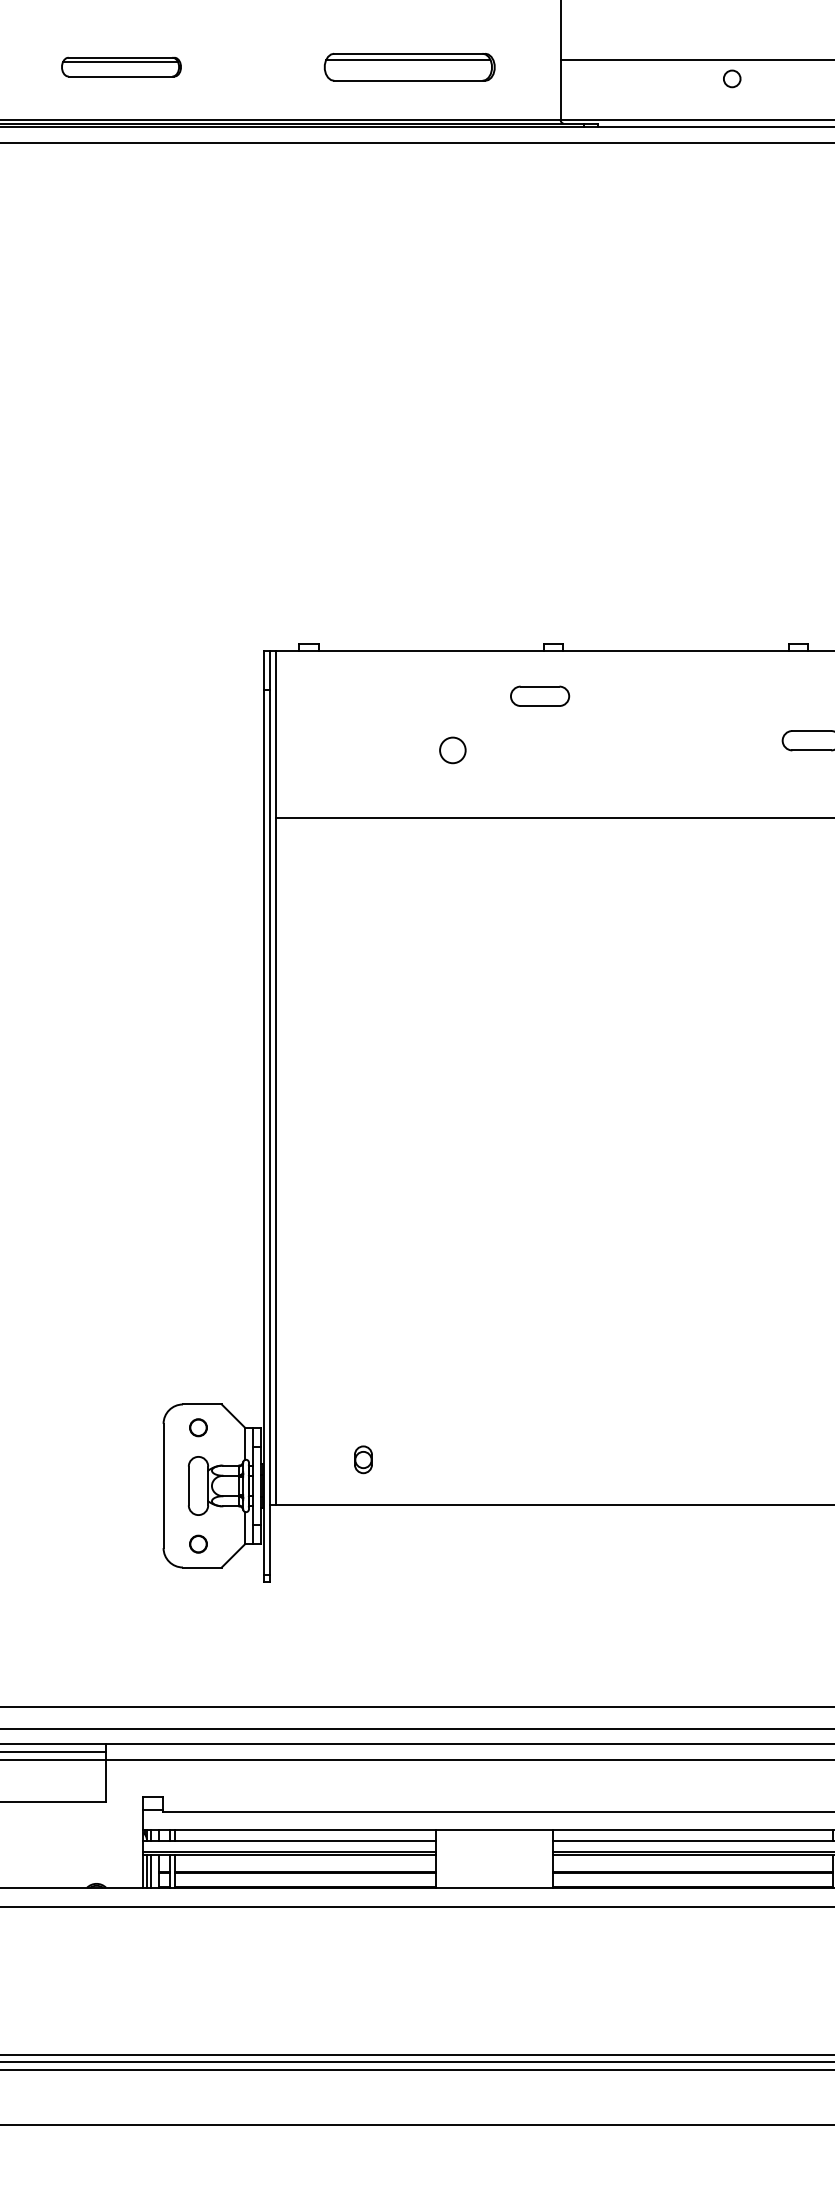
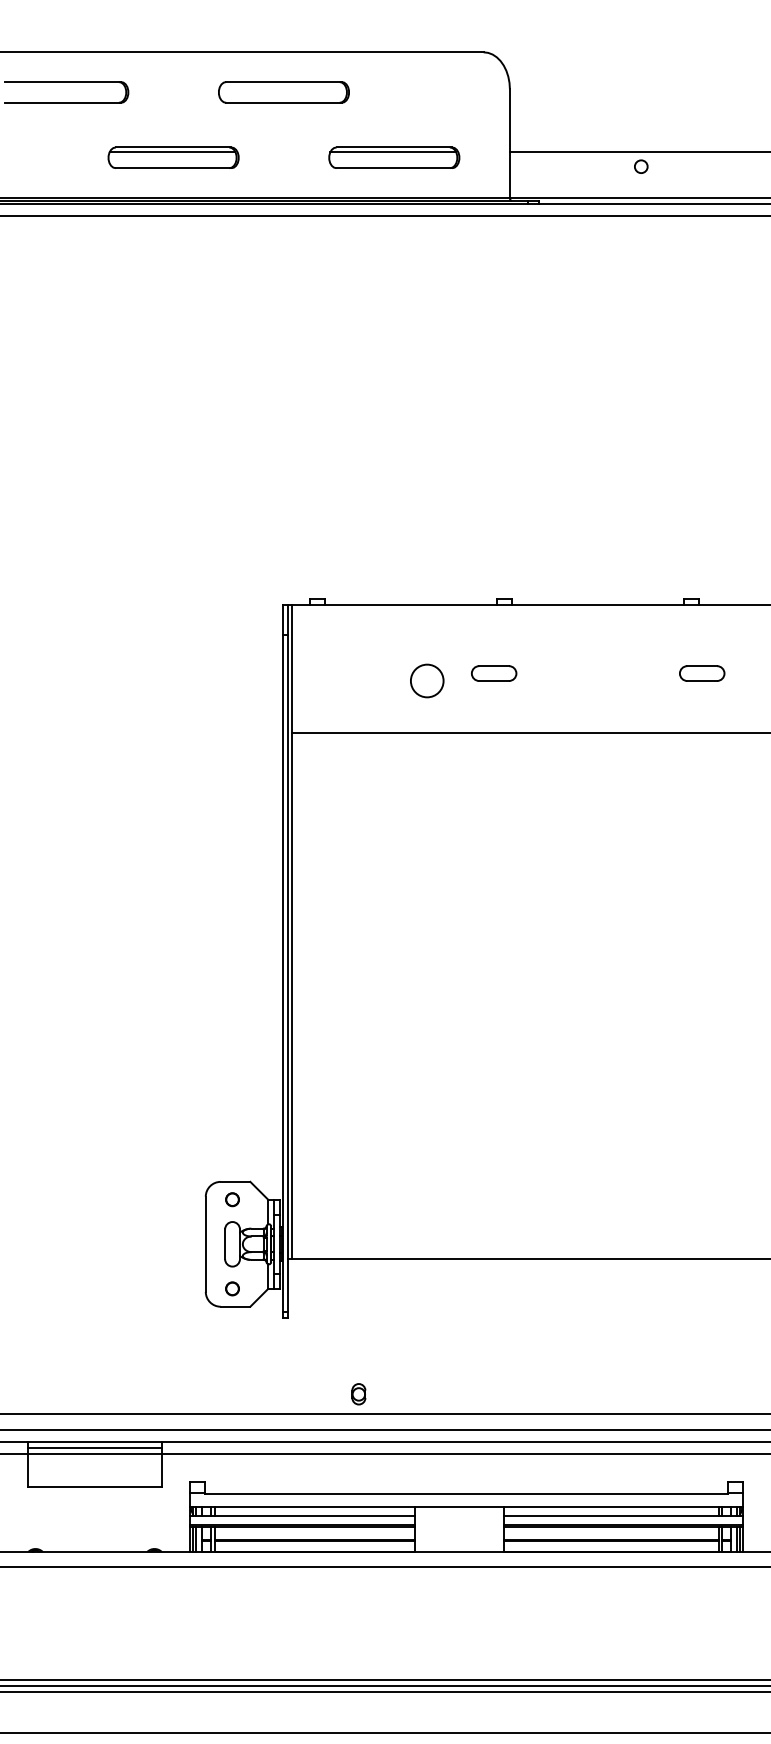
part: (121, 66) -> (173, 157), size x1.43
part: (540, 696) -> (494, 673), moved
circle: (453, 749) -> (427, 680), size x1.67
part: (362, 1460) -> (358, 1394), moved

